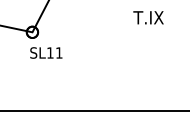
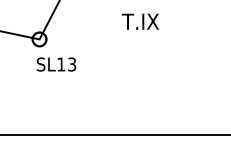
text: (148, 17) -> (140, 21), moved
text: (59, 52) -> (72, 63), SL11 -> SL13

